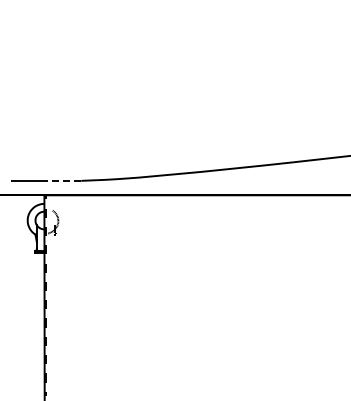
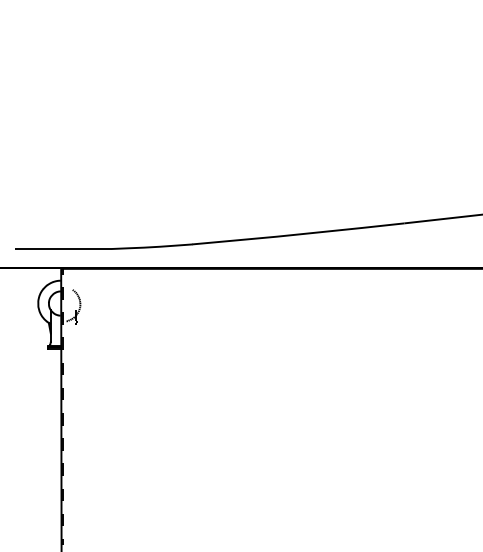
line: (63, 180) -> (87, 248), dashed -> solid

